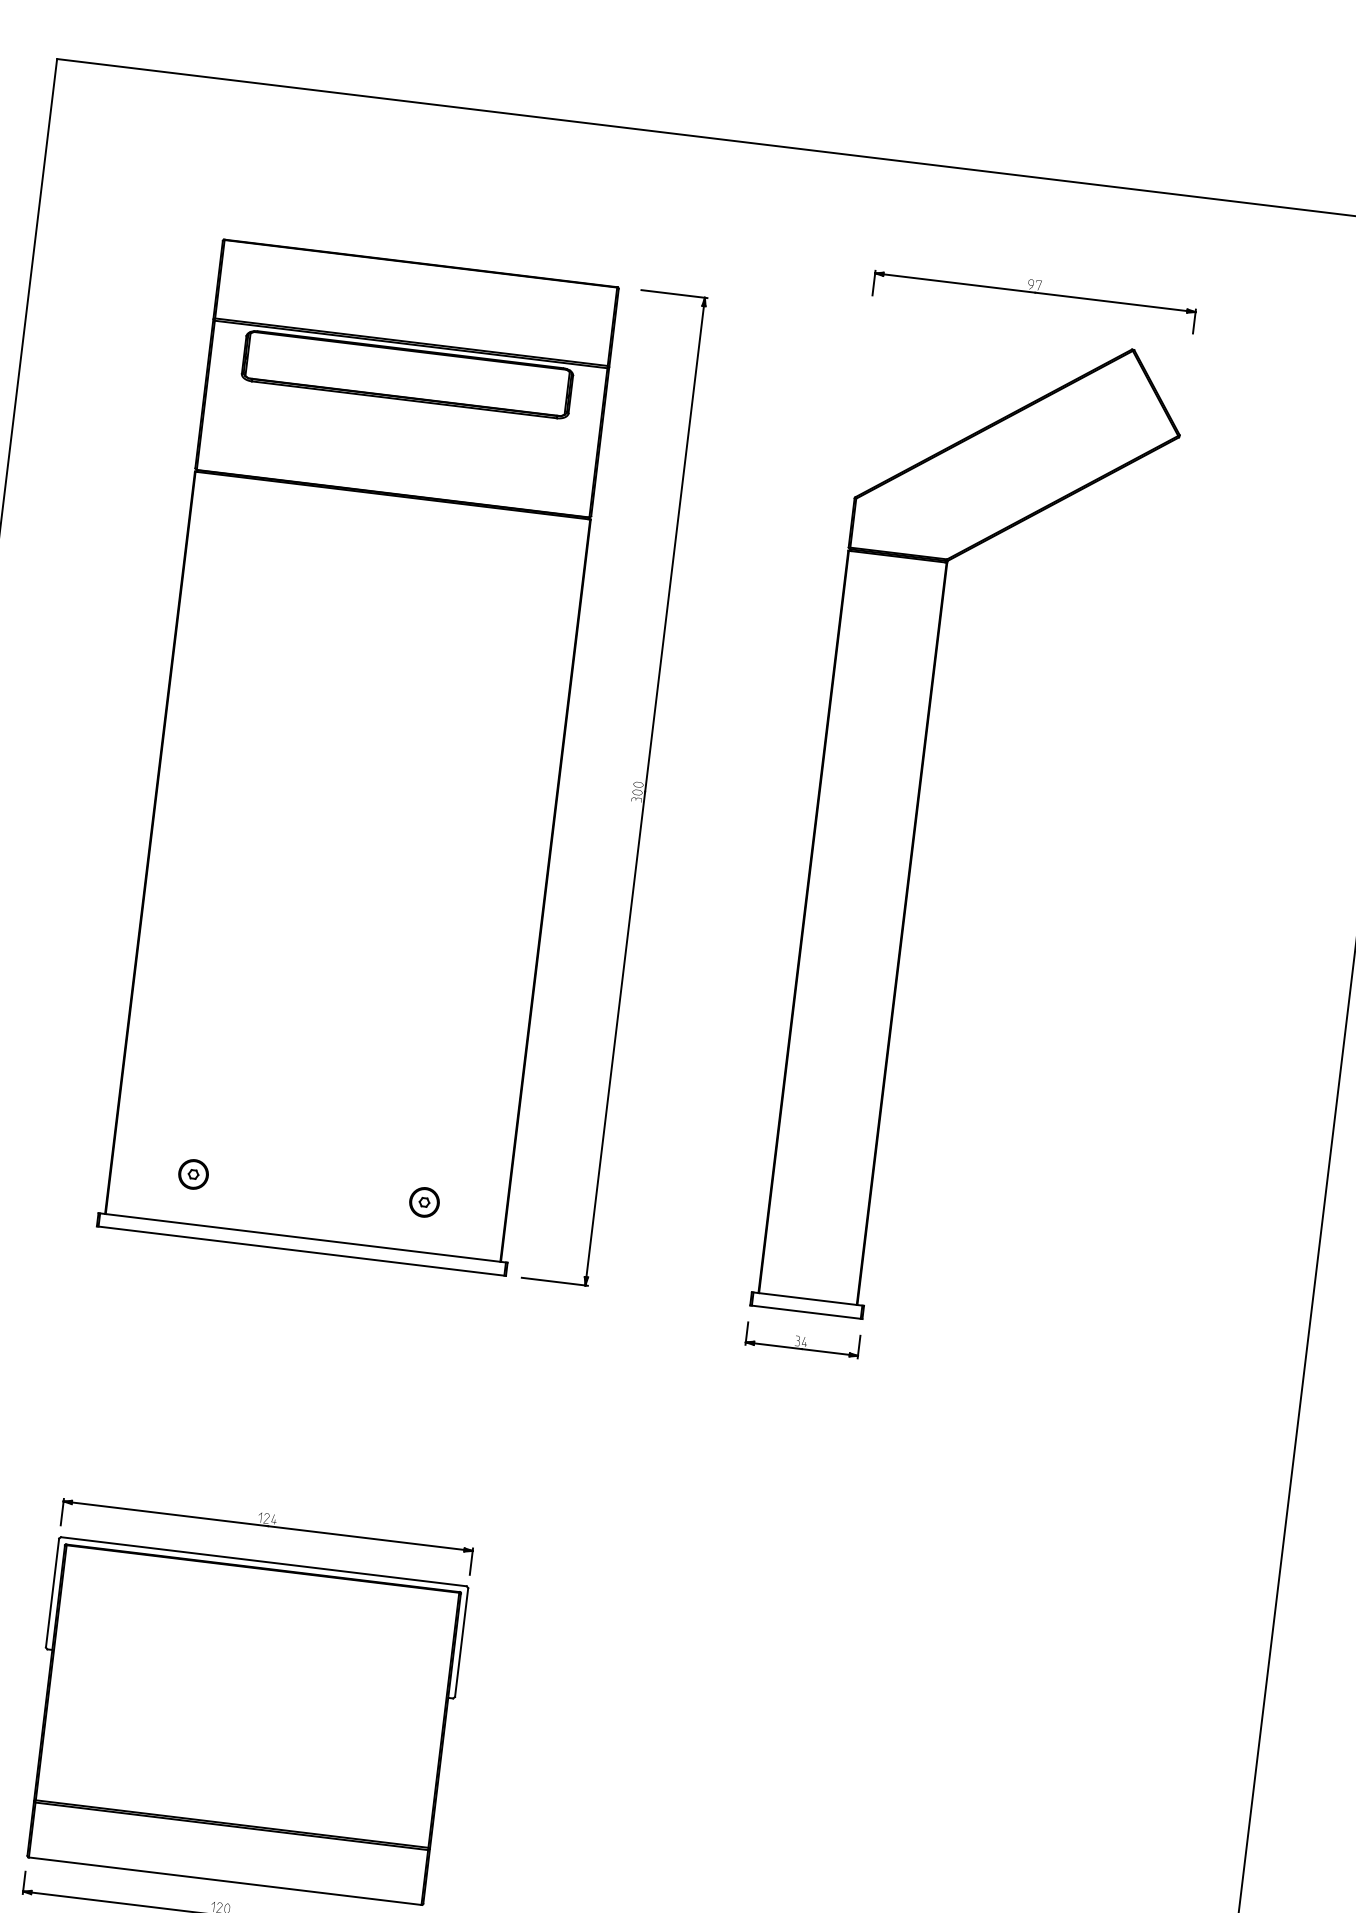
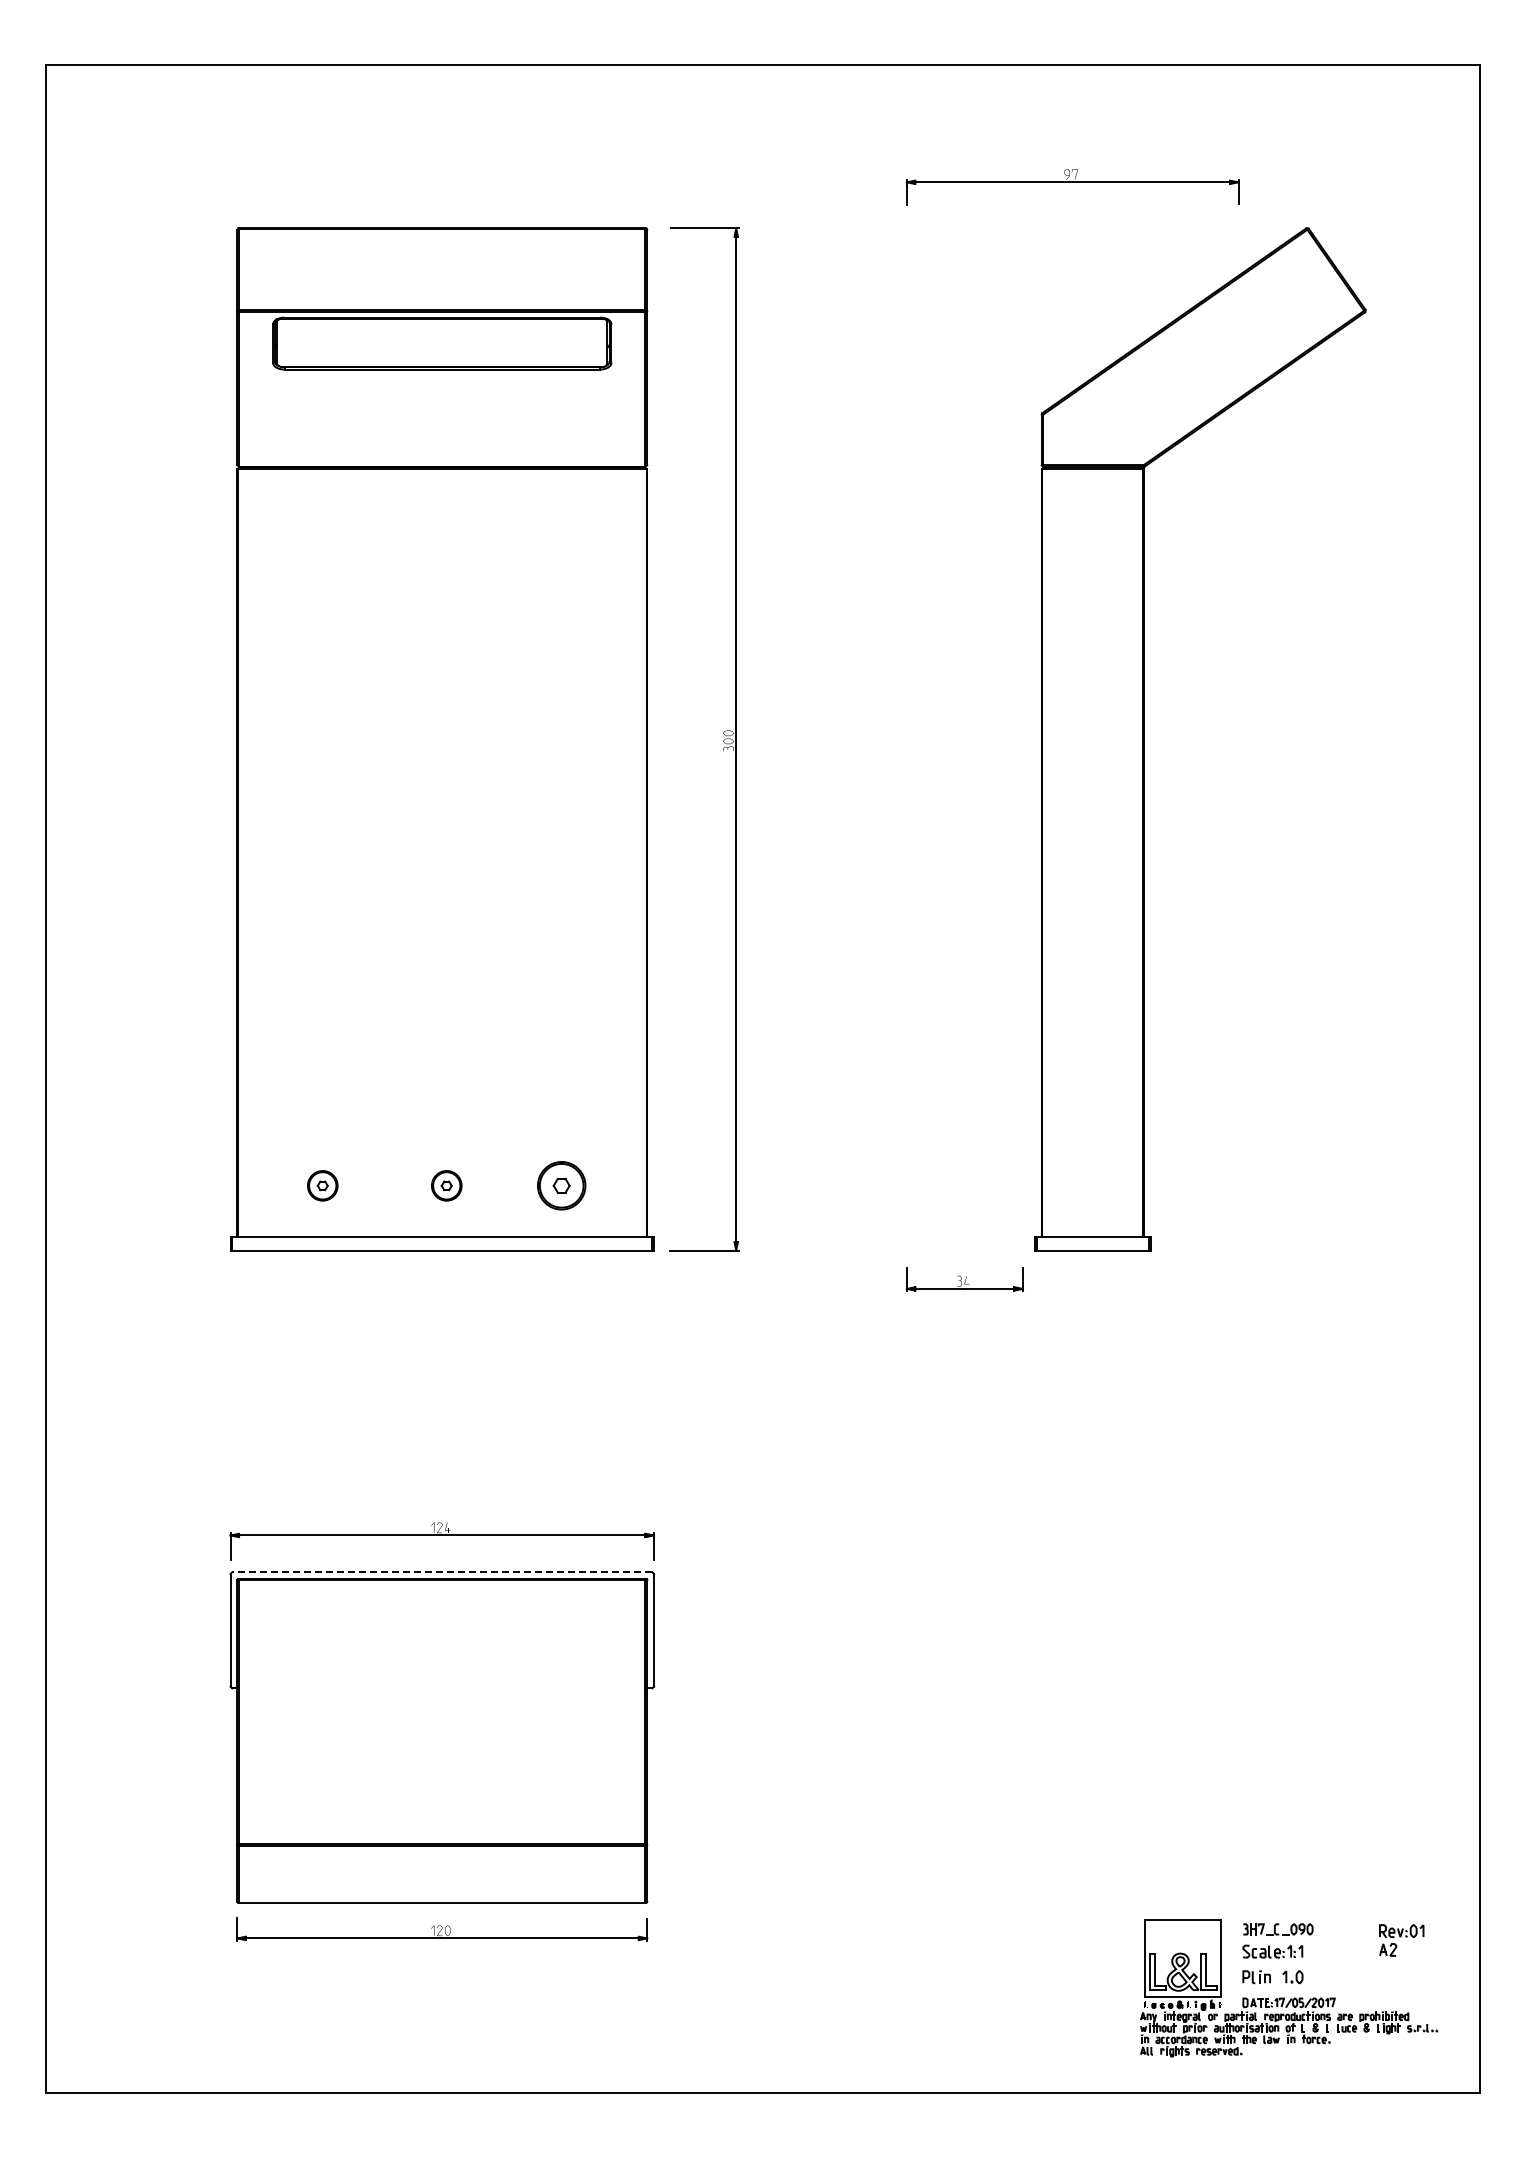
part: (915, 824) -> (1144, 739), moved
part: (313, 1188) -> (446, 1185), added
part: (424, 1202) -> (561, 1185), size x1.6
line: (263, 1561) -> (441, 1572), solid -> dashed

